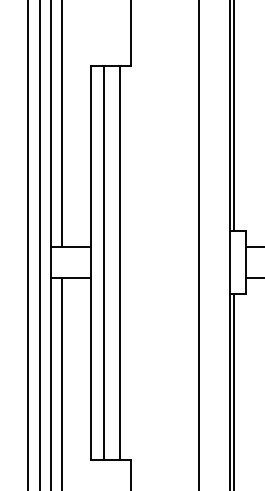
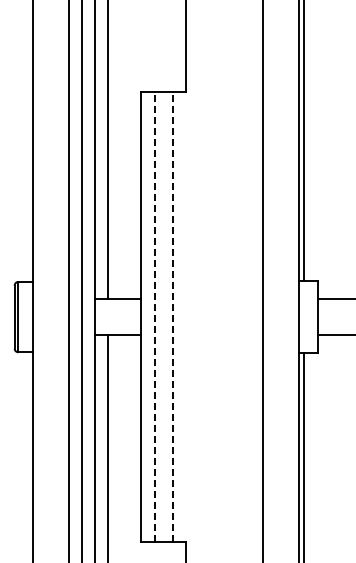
line: (104, 262) -> (155, 316), solid -> dashed
line: (119, 262) -> (173, 316), solid -> dashed

